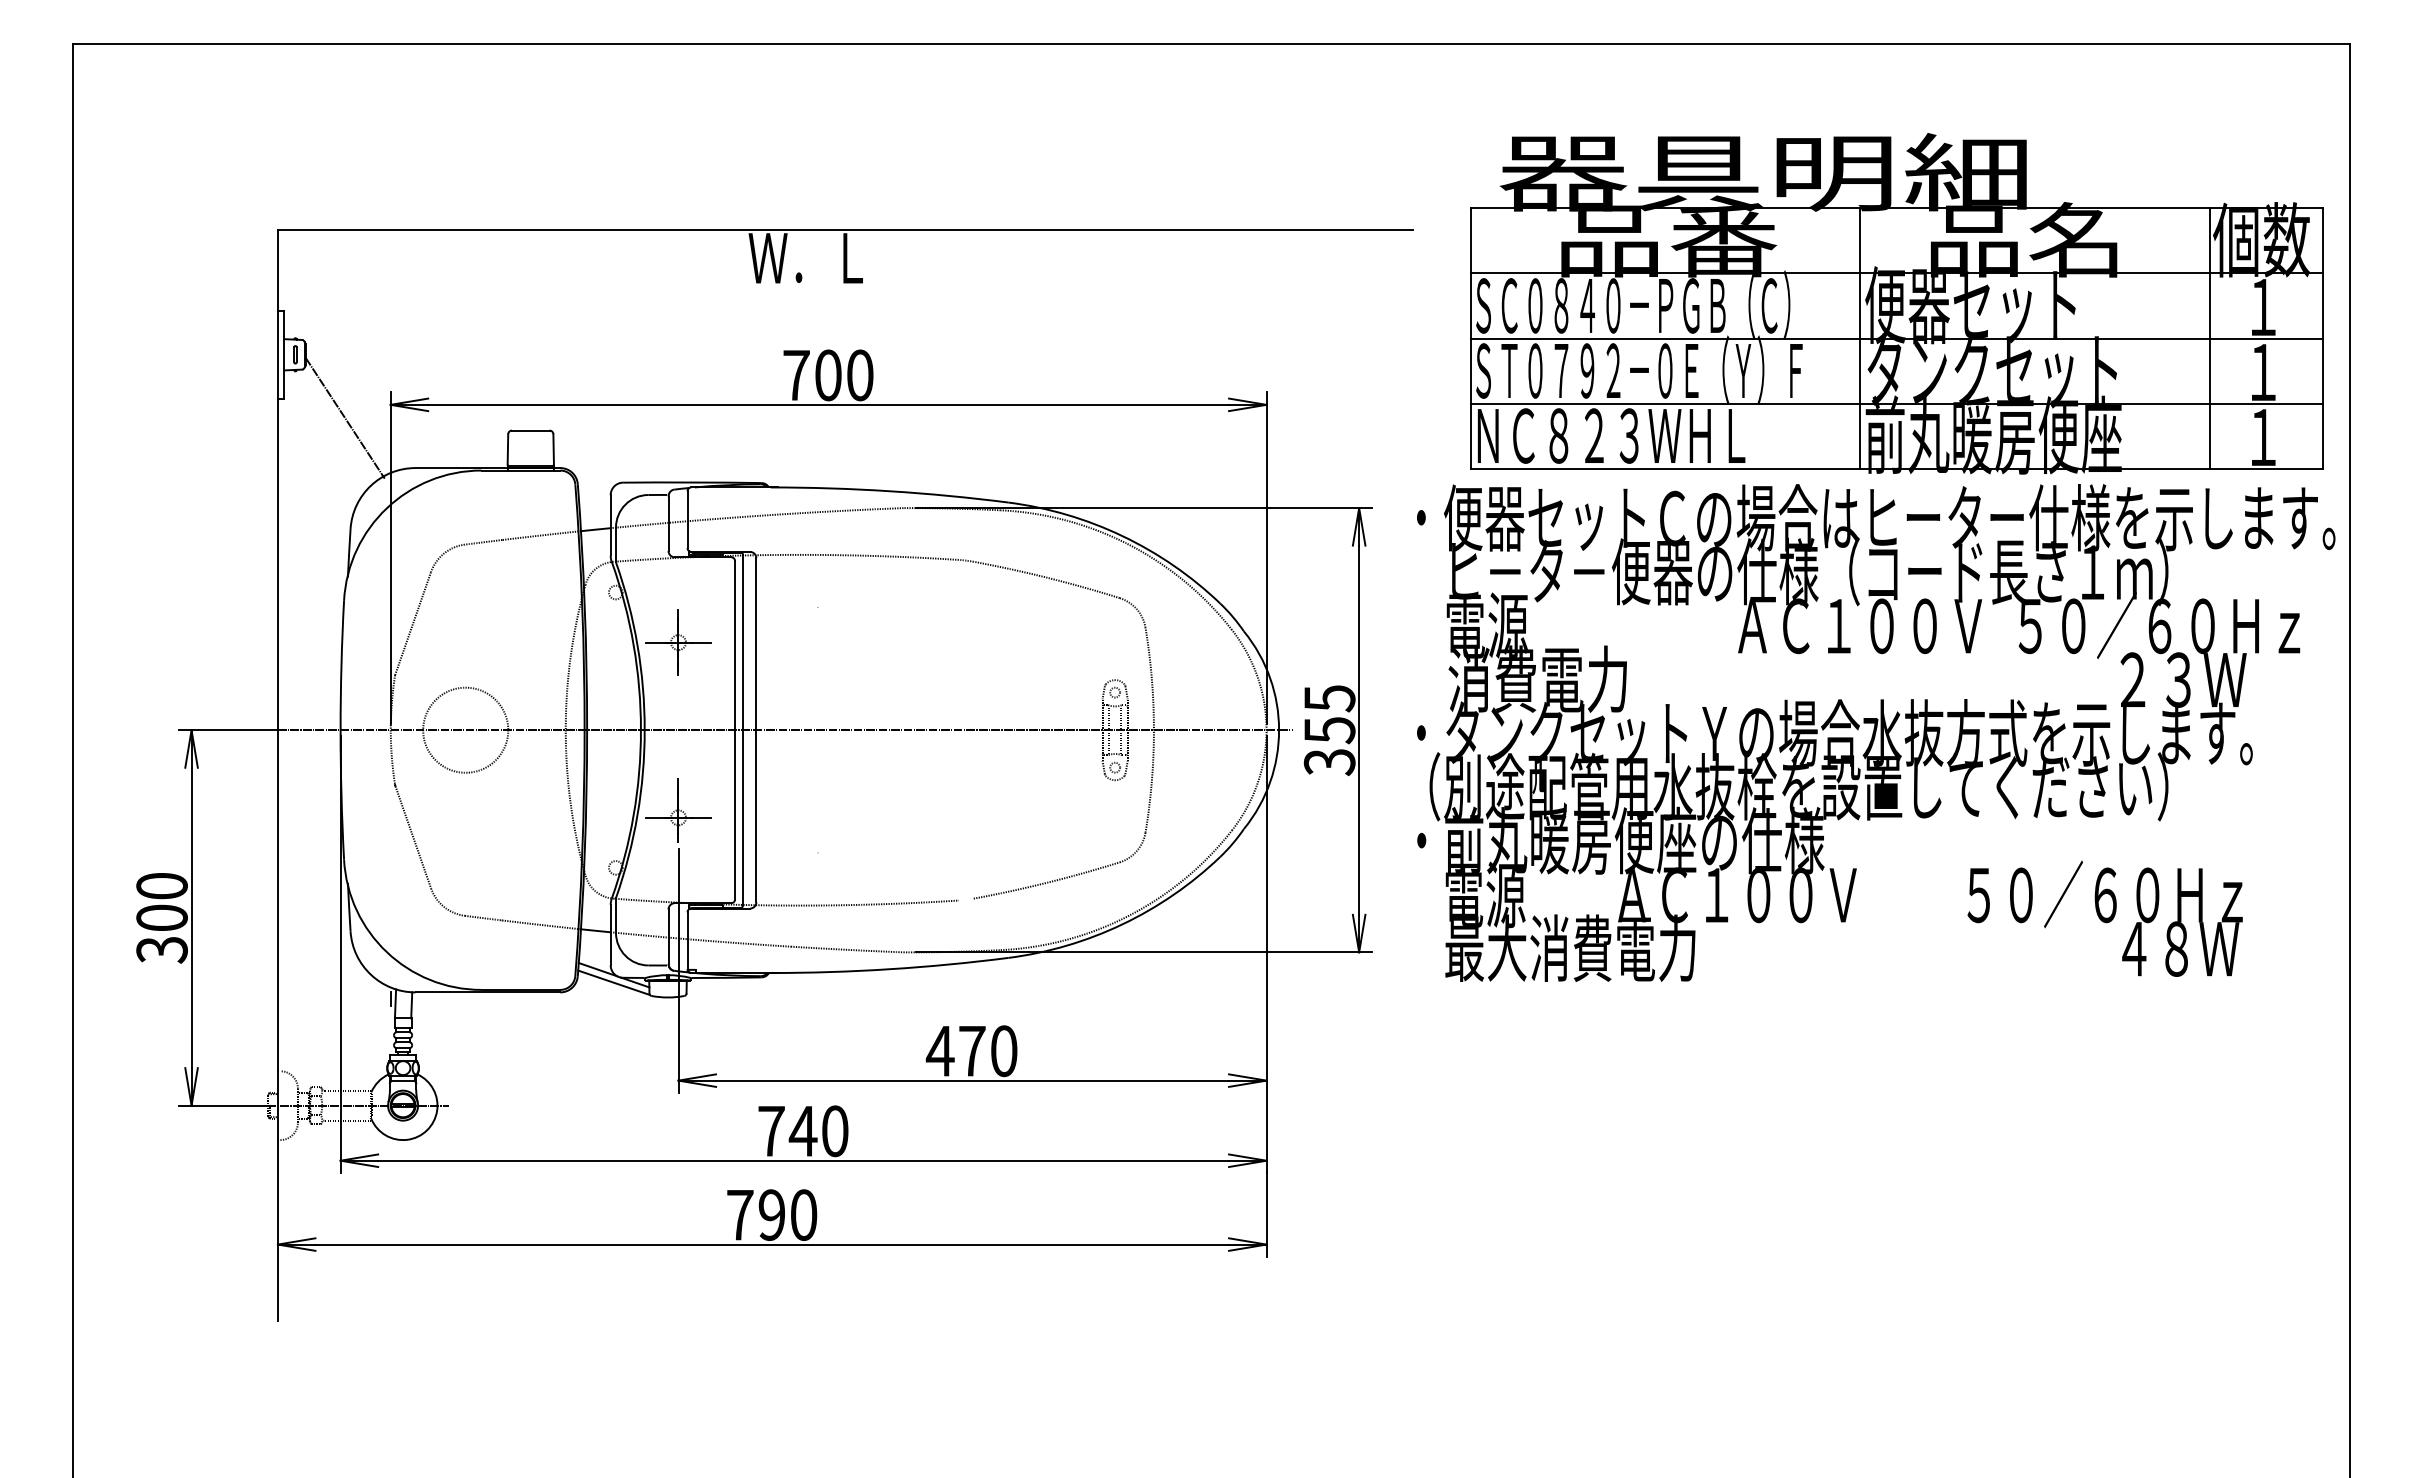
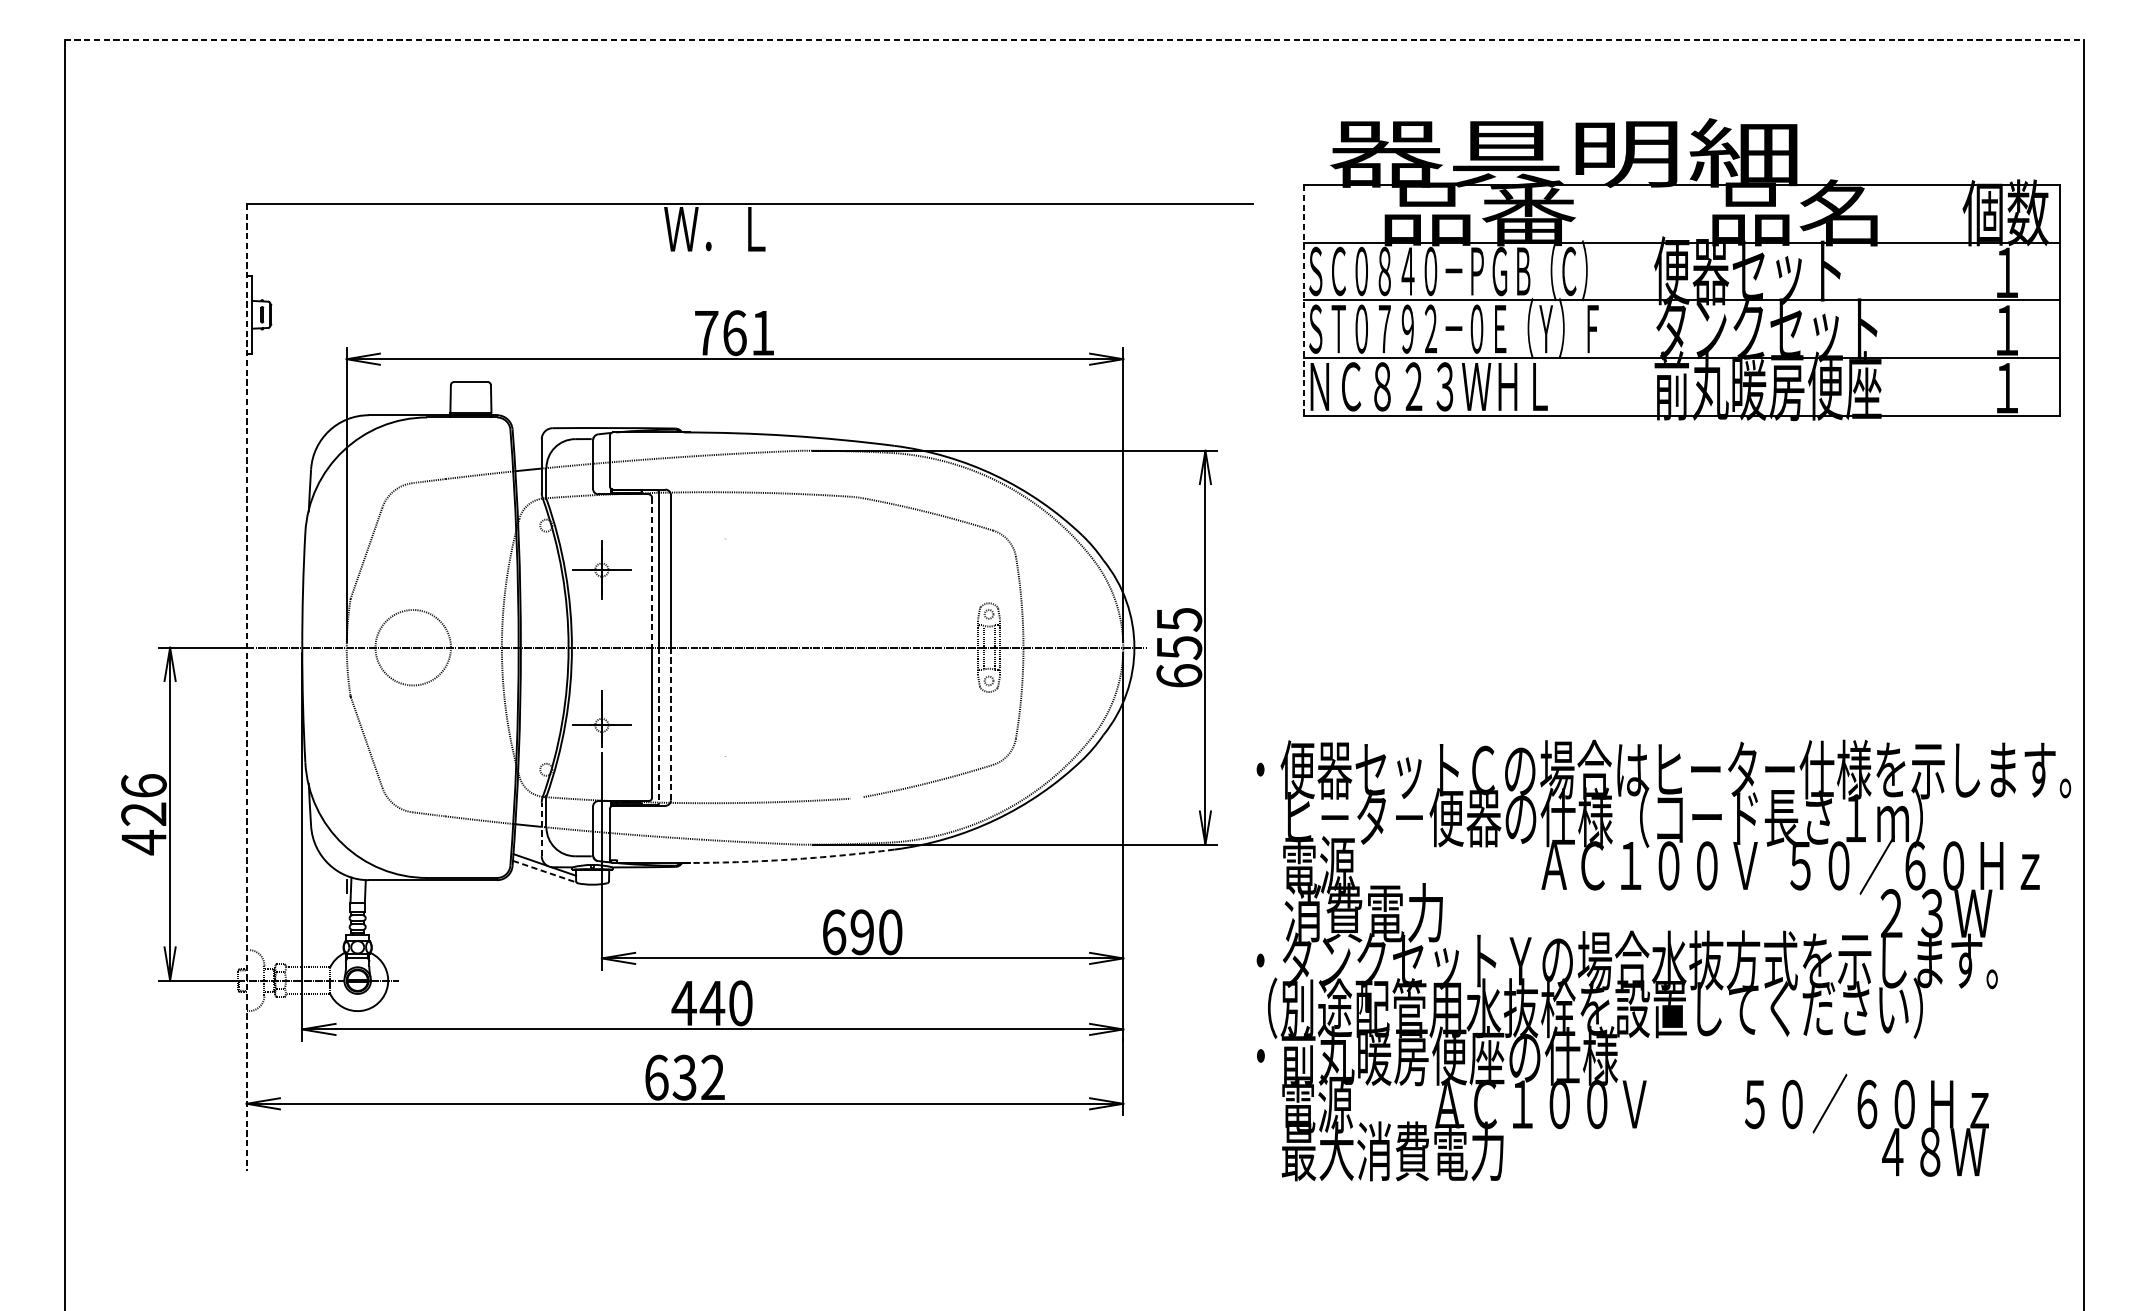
line: (1211, 44) -> (1074, 39), solid -> dashed
line: (1859, 338) -> (1649, 300), removed
line: (2210, 338) -> (1960, 300), removed
line: (1470, 339) -> (1304, 301), solid -> dashed
text: (844, 375) -> (749, 333), 700 -> 761
line: (344, 418) -> (305, 371), removed
line: (735, 645) -> (652, 572), solid -> dashed
text: (1876, 732) -> (1664, 960), moved
text: (1329, 762) -> (1179, 676), 355 -> 655
line: (277, 775) -> (246, 687), solid -> dashed
line: (756, 816) -> (671, 724), solid -> dashed
line: (743, 817) -> (659, 725), solid -> dashed
text: (161, 918) -> (143, 814), 300 -> 426
line: (610, 934) -> (541, 828), solid -> dashed
arc: (889, 969) -> (788, 859), solid -> dashed
line: (613, 982) -> (544, 871), solid -> dashed
text: (955, 1051) -> (847, 932), 470 -> 690
text: (771, 1131) -> (684, 1003), 740 -> 440
text: (772, 1214) -> (685, 1077), 790 -> 632

